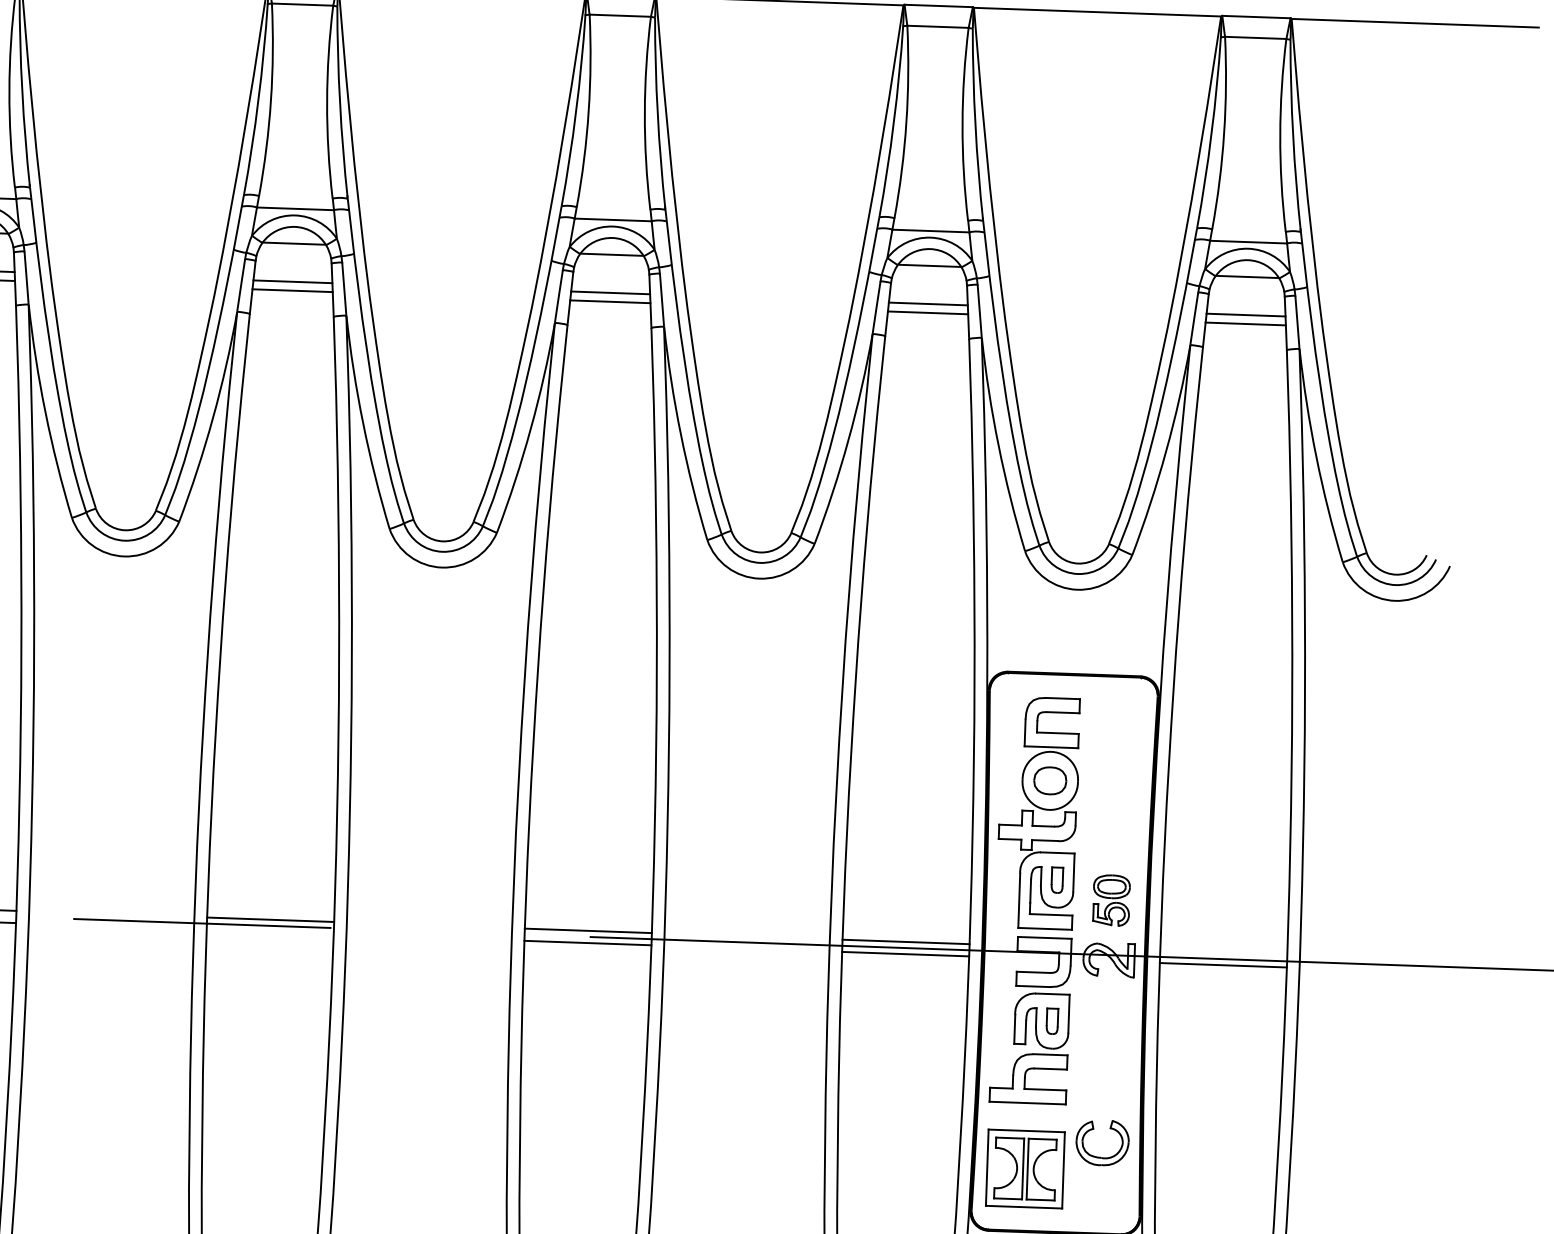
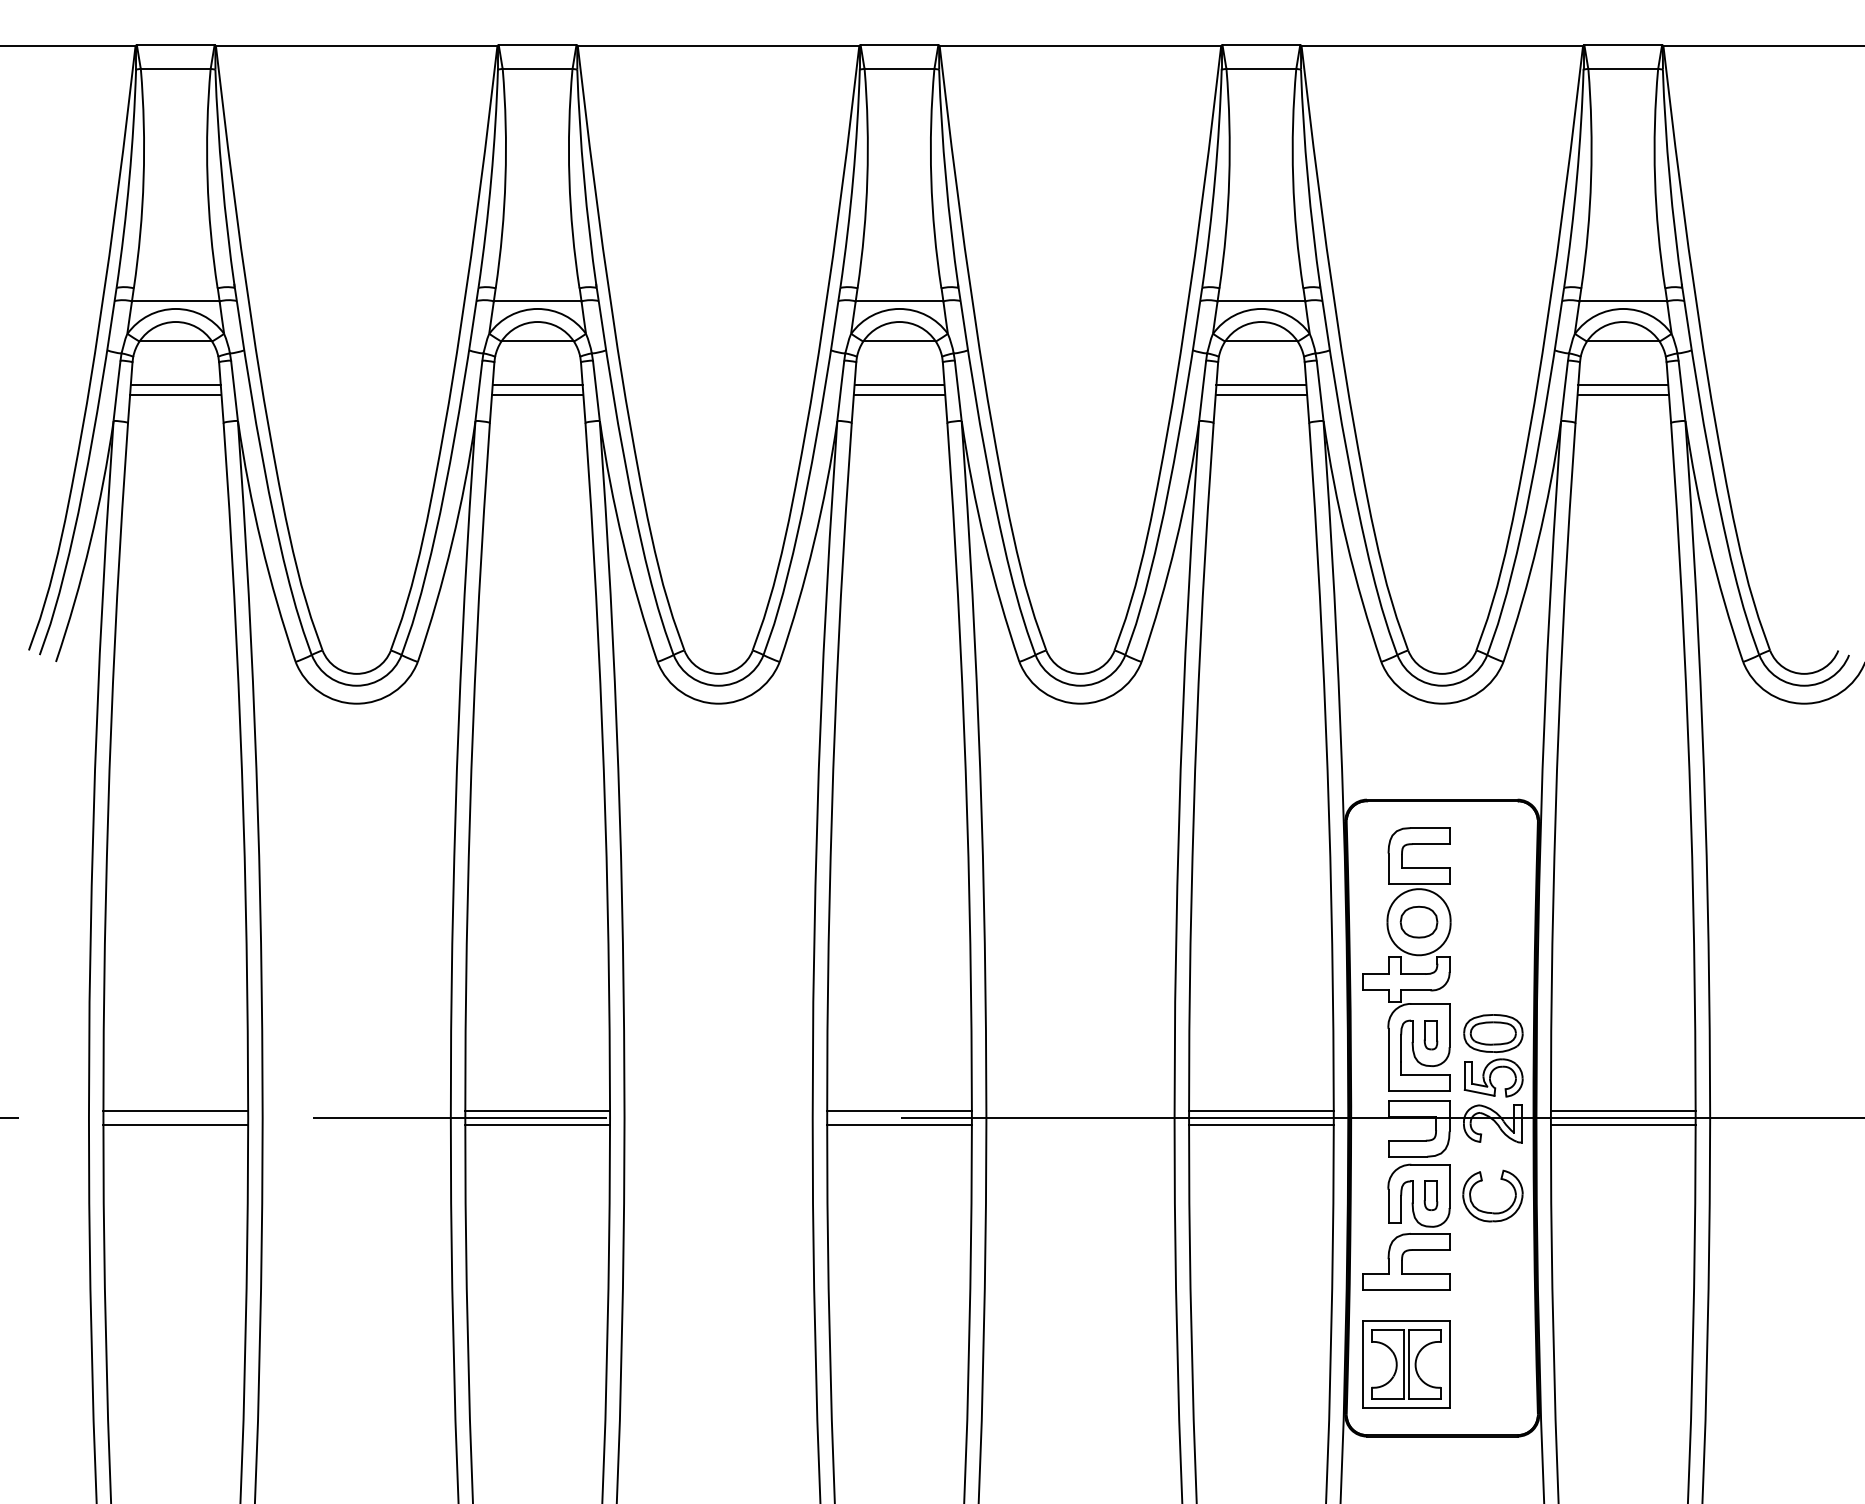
part: (1111, 900) -> (1493, 1055), size x1.43
line: (270, 932) -> (537, 1125), added
line: (1223, 953) -> (1622, 1111), added
part: (1097, 1156) -> (1487, 1211), moved

